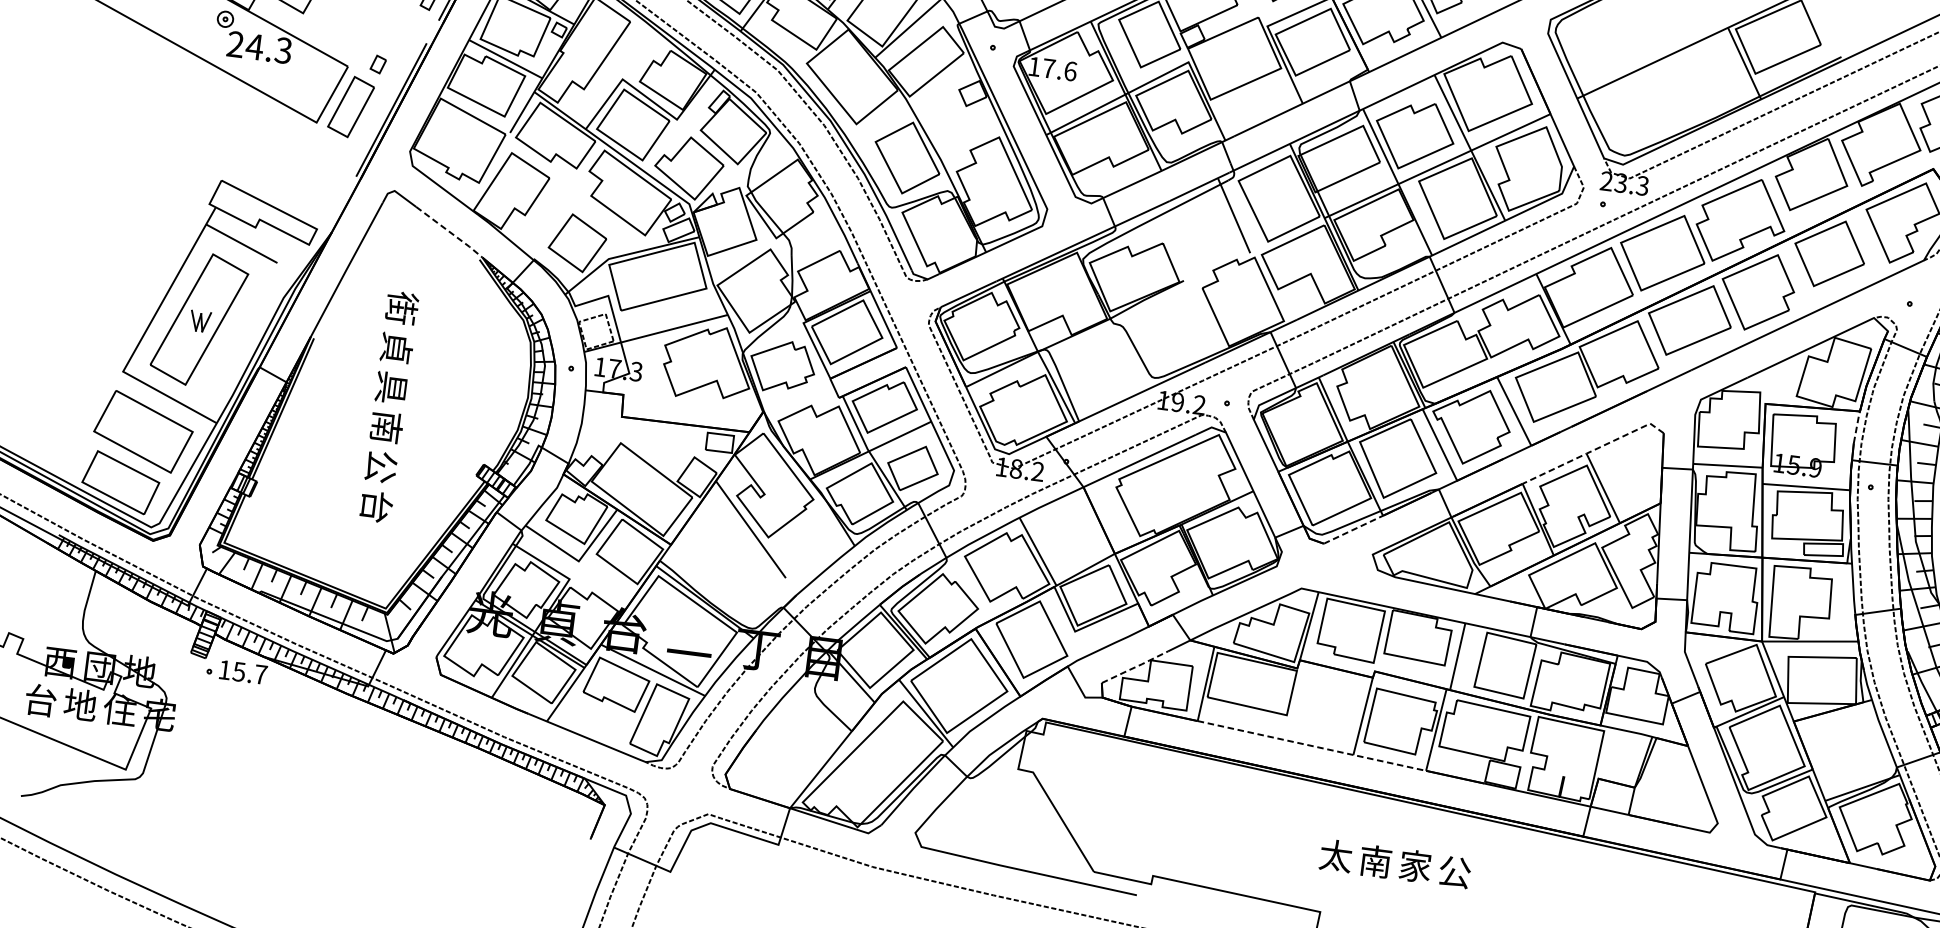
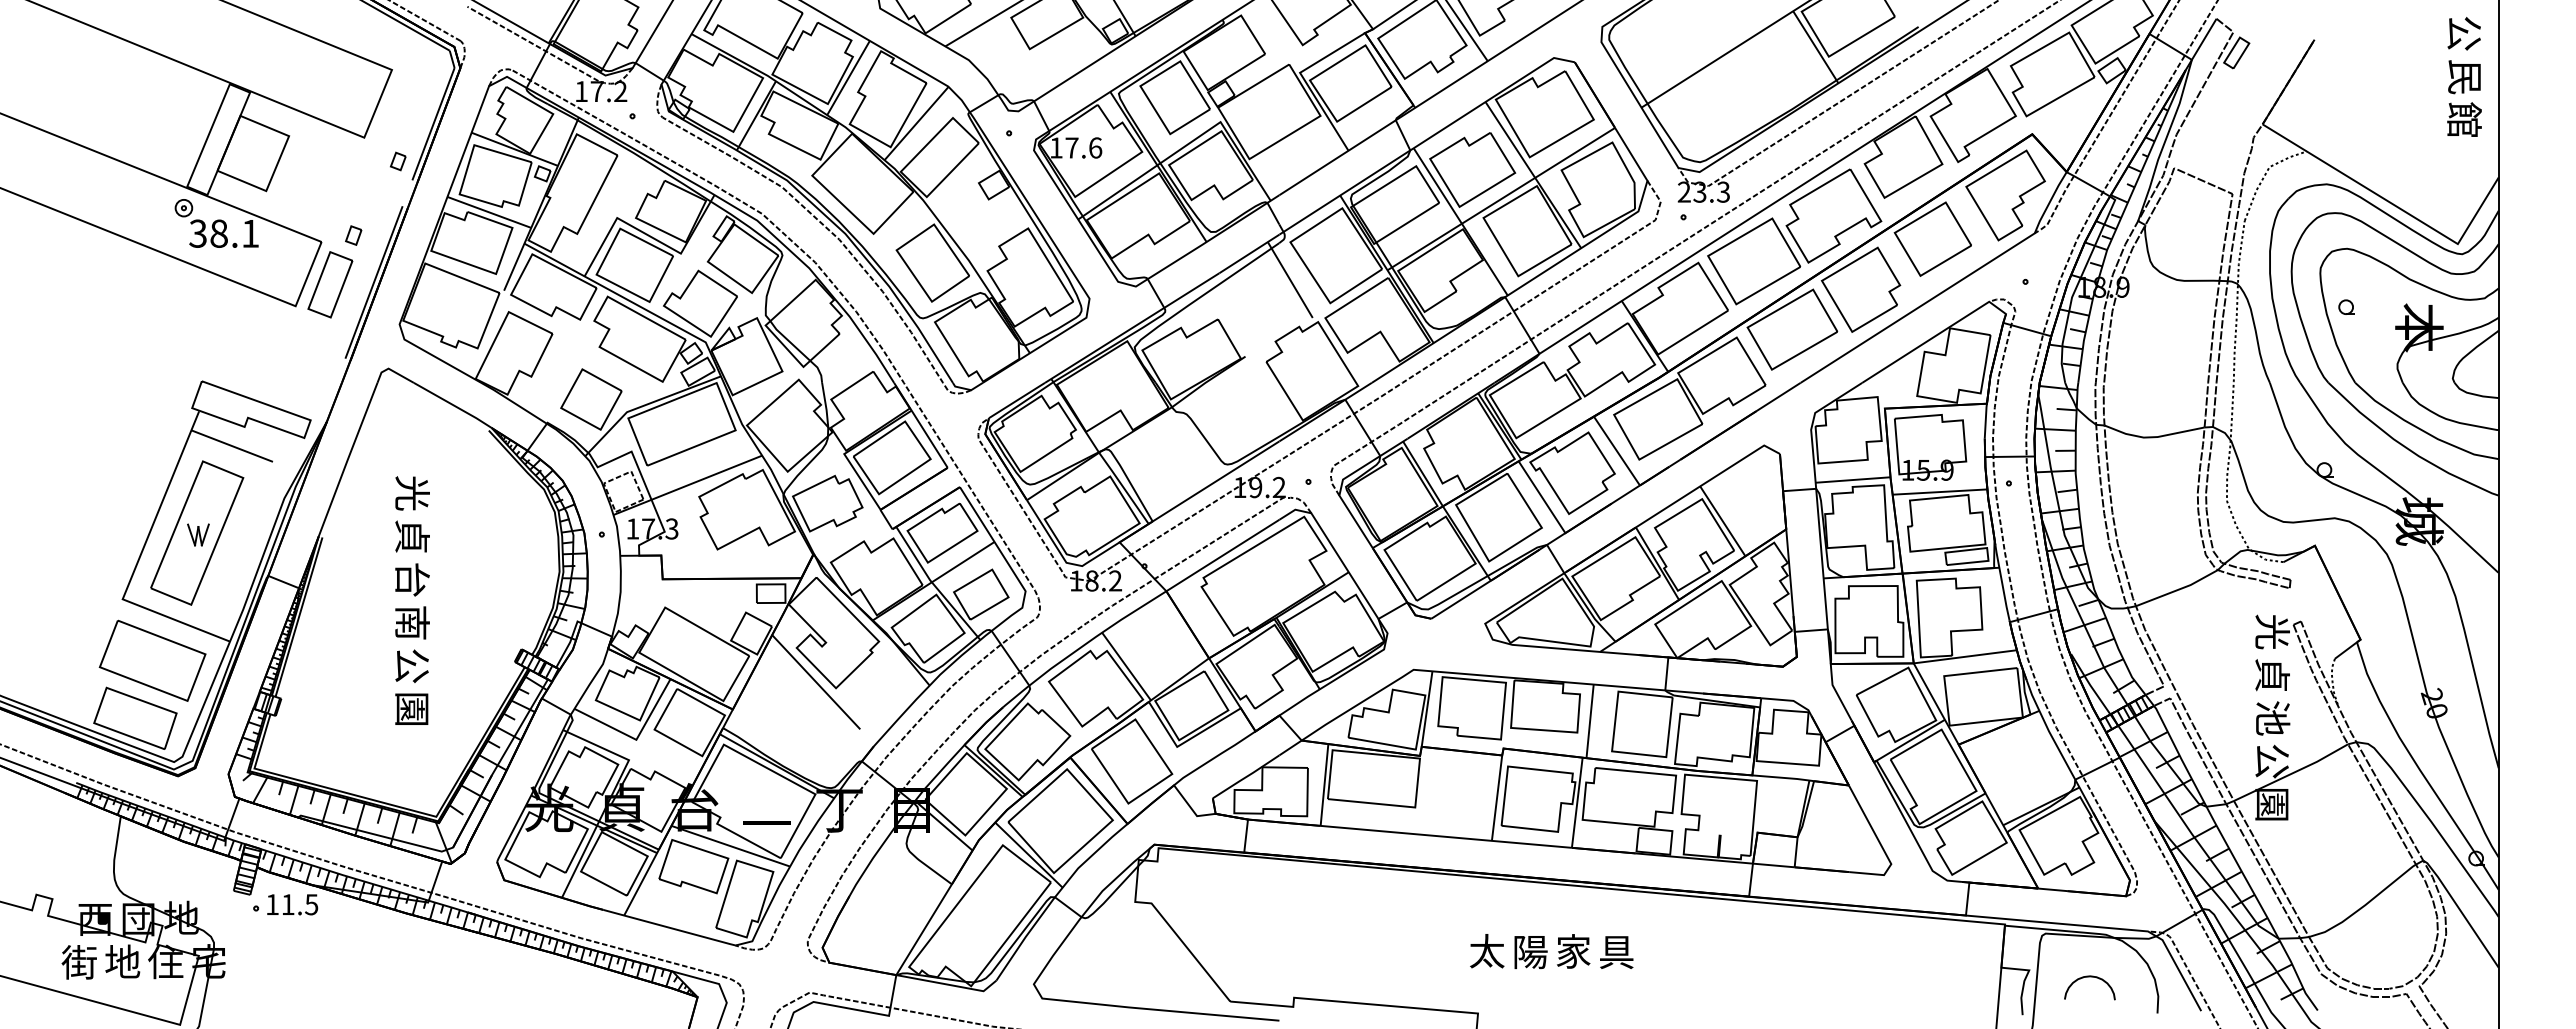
text: (258, 47) -> (223, 233), 24.3 -> 38.1
line: (450, 232) -> (453, 405), dashed -> solid
text: (402, 307) -> (412, 492), 街 -> 光
text: (391, 387) -> (412, 579), 具 -> 台
line: (1856, 425) -> (1985, 419), dashed -> solid
line: (1592, 450) -> (1706, 482), dashed -> solid
text: (376, 507) -> (412, 709), 台 -> 園
line: (1352, 530) -> (1460, 600), dashed -> solid
line: (1135, 666) -> (1246, 776), dashed -> solid
text: (249, 673) -> (299, 904), 15.7 -> 11.5
text: (39, 700) -> (78, 962), 台 -> 街
line: (1313, 745) -> (1447, 836), dashed -> solid
text: (1375, 861) -> (1530, 951), 南 -> 陽
text: (1454, 872) -> (1616, 952), 公 -> 具

